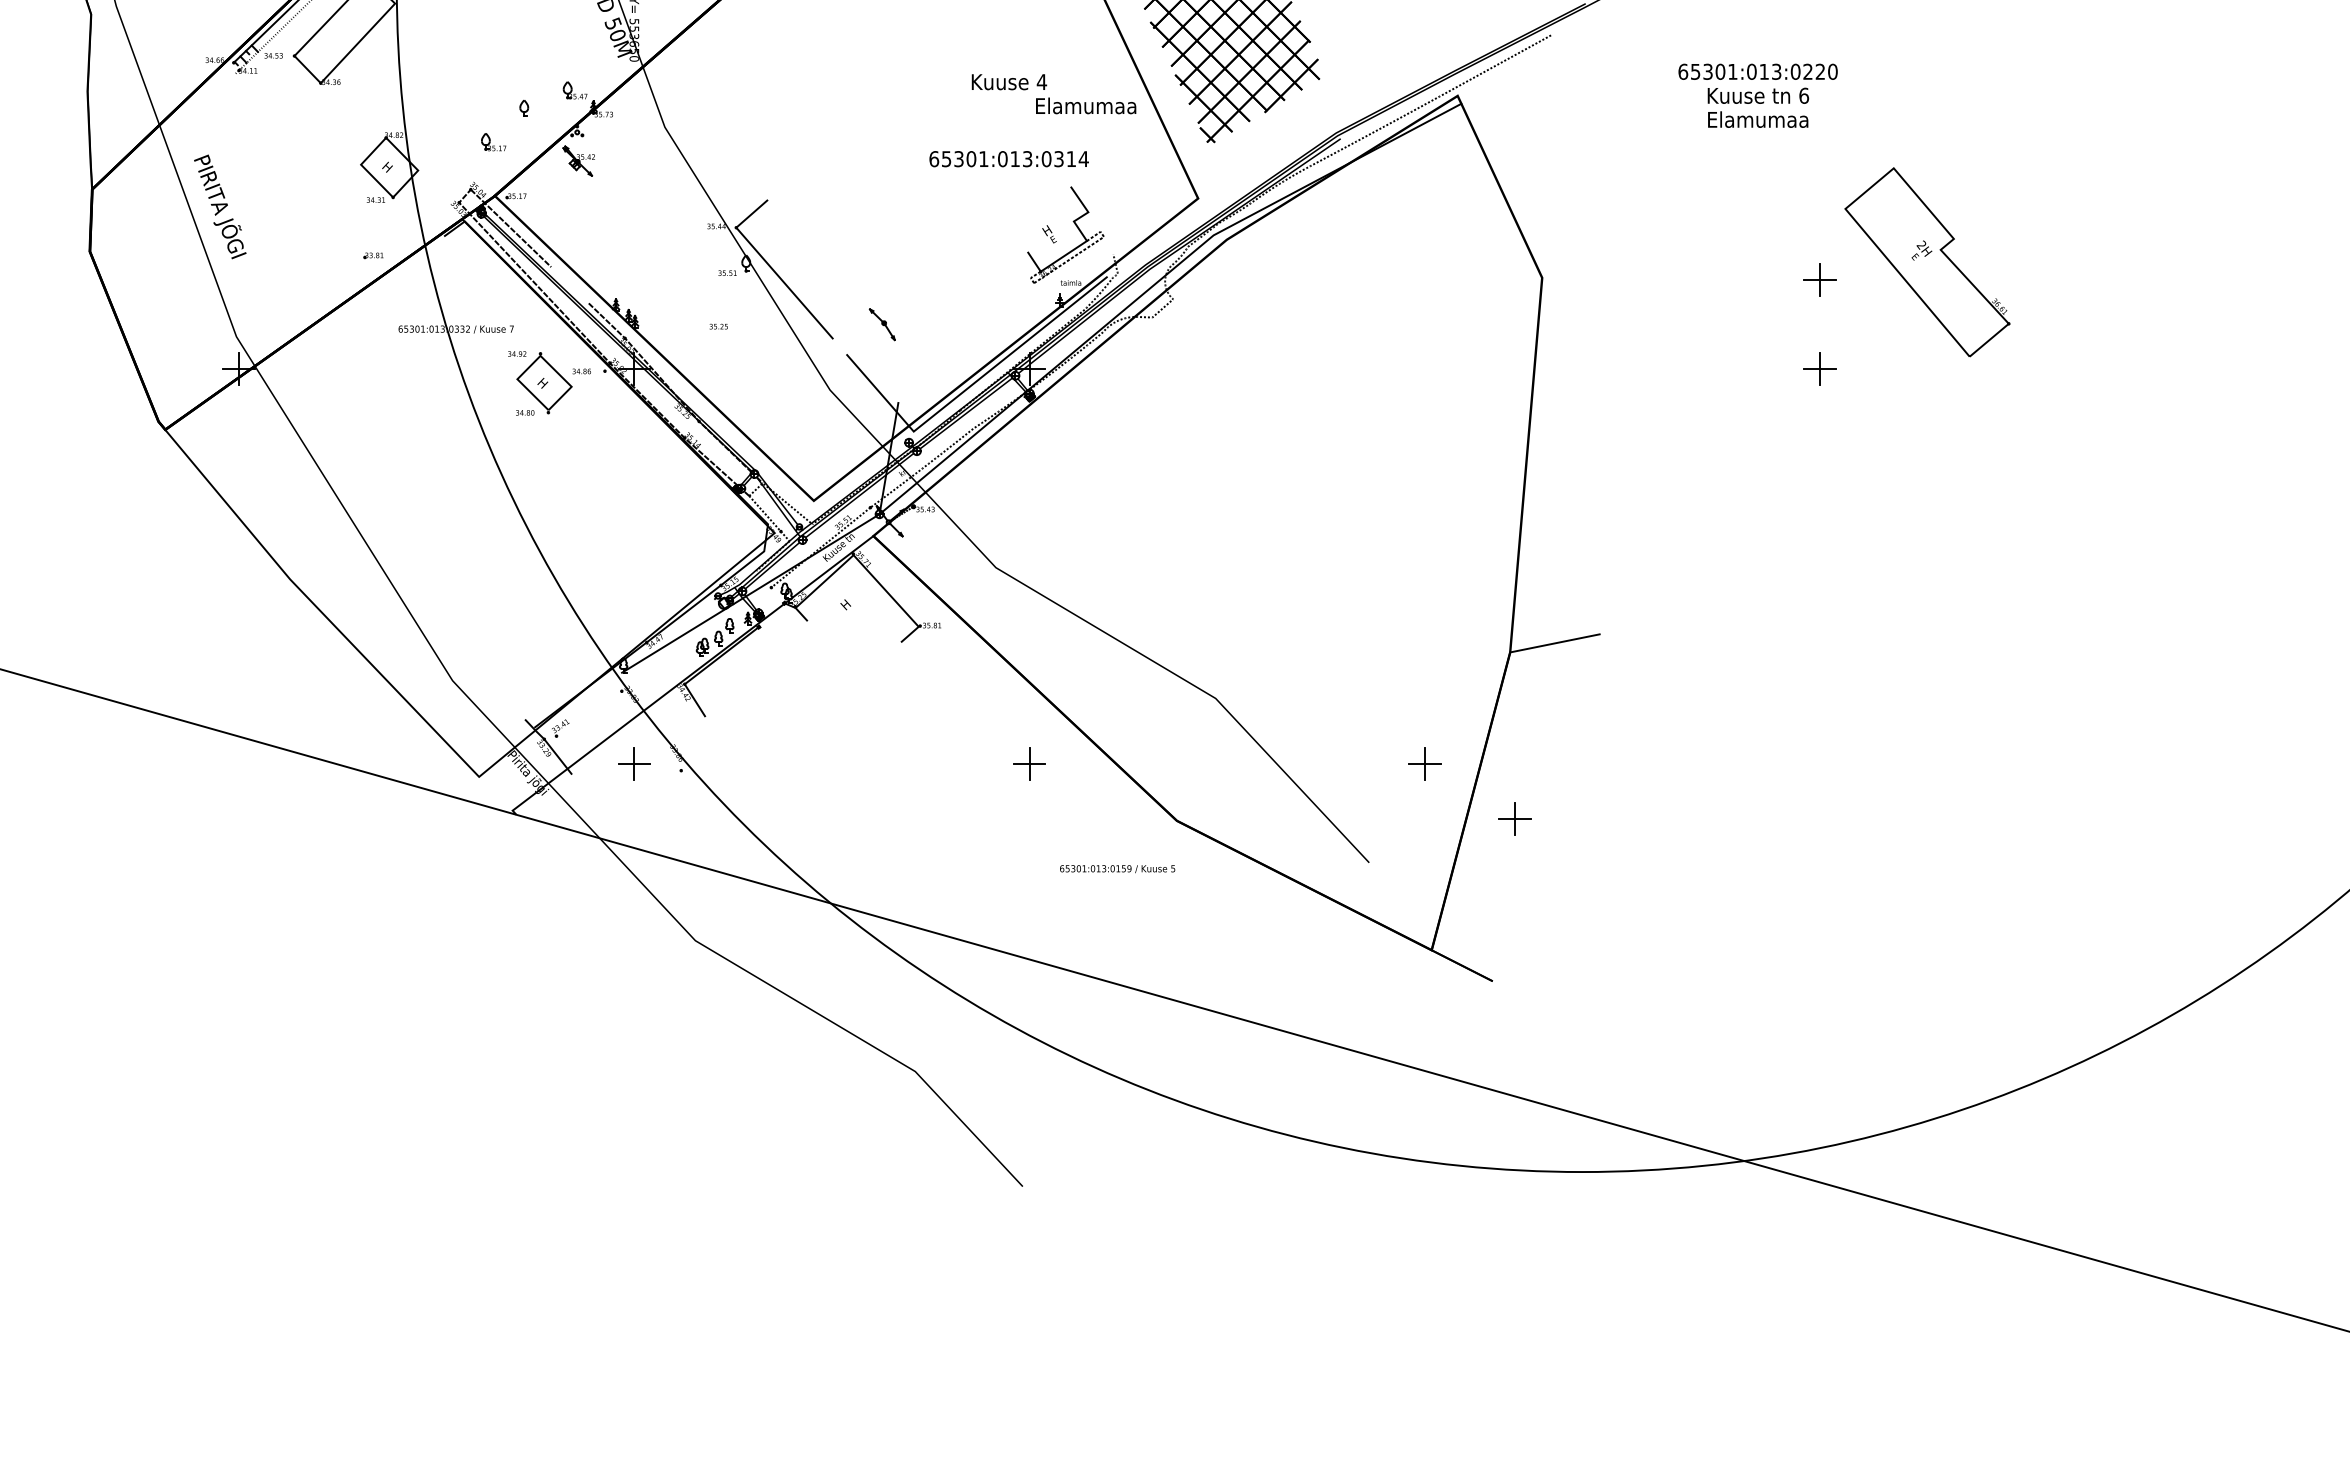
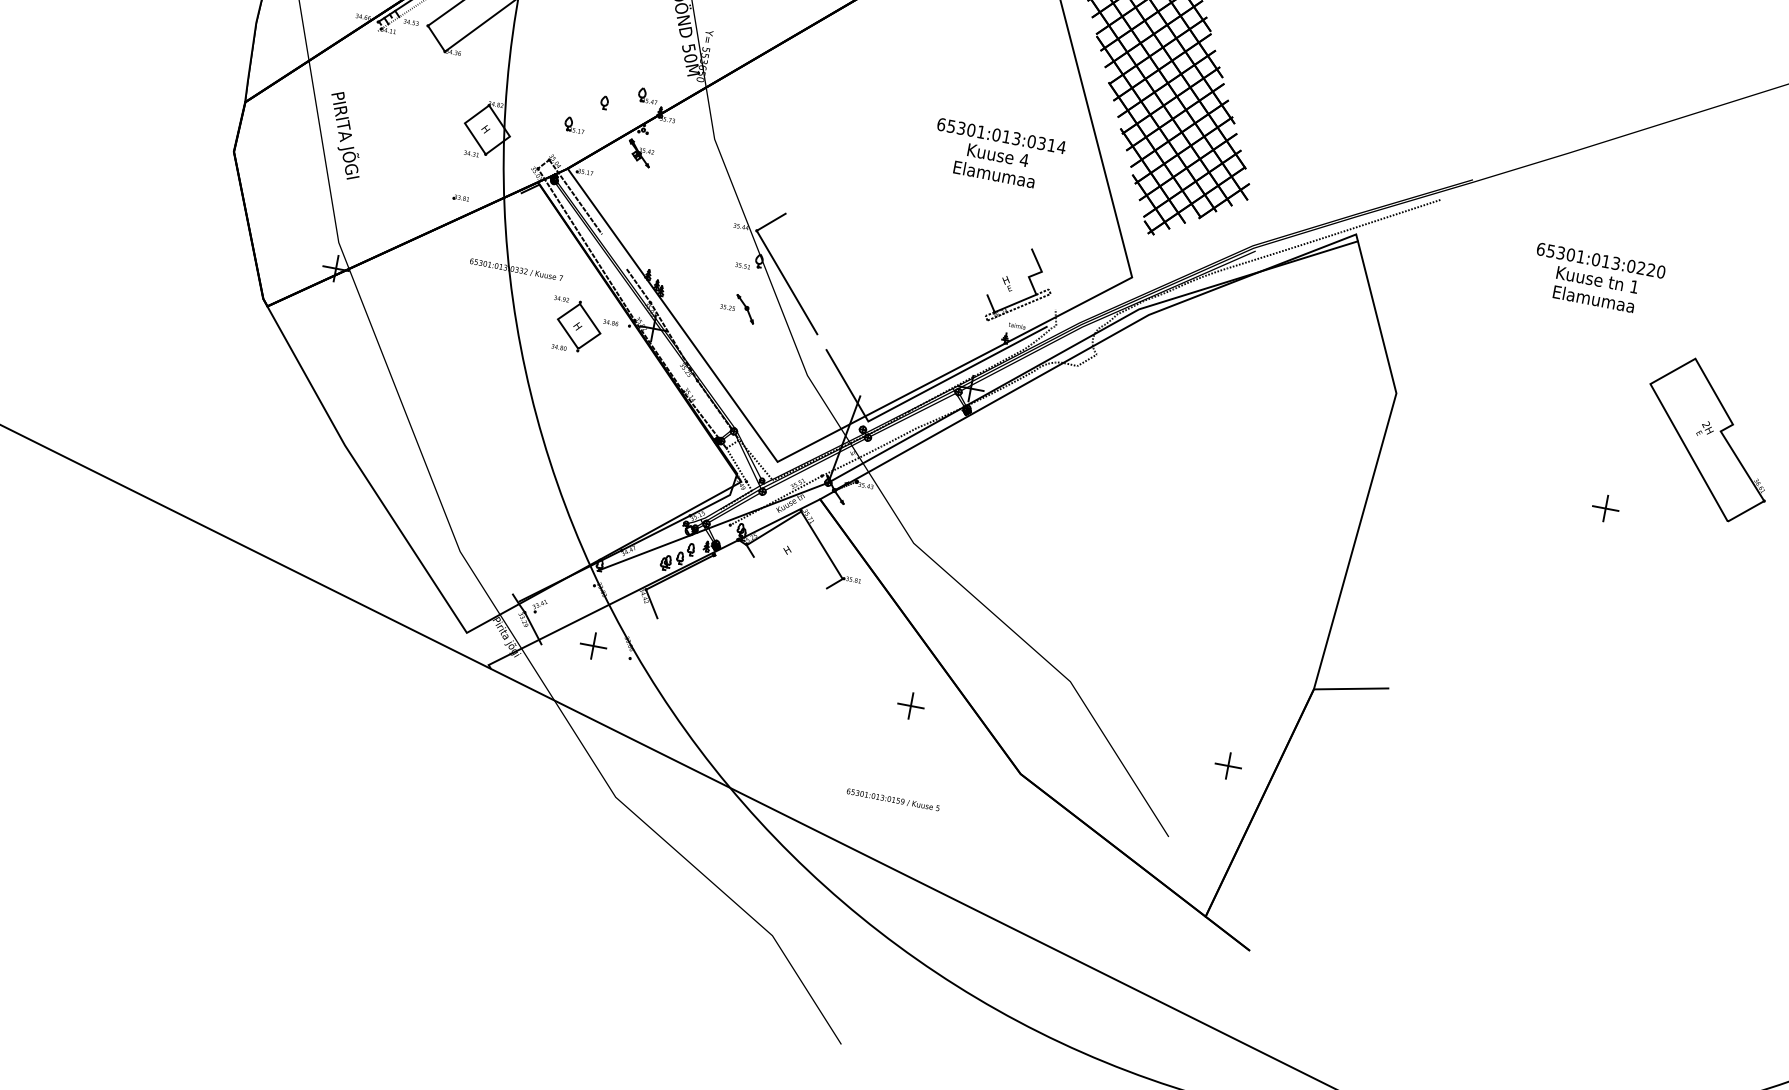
text: (1804, 95) -> (1634, 286), 6 -> 1
text: (1086, 105) -> (994, 174), moved
text: (1008, 159) -> (1001, 136), moved
part: (1819, 279) -> (1618, 436), removed
part: (881, 324) -> (744, 309), moved
part: (1514, 818) -> (1292, 823), removed
text: (1117, 869) -> (893, 800), moved

